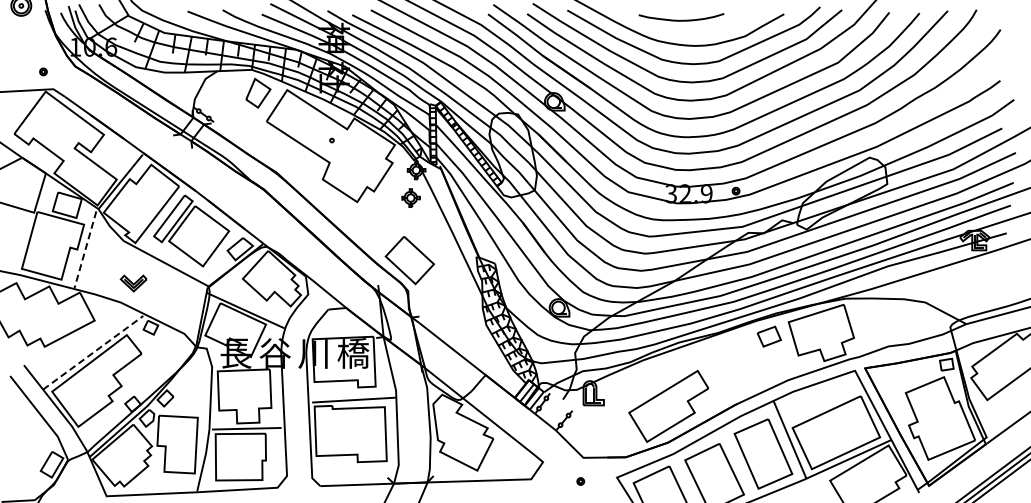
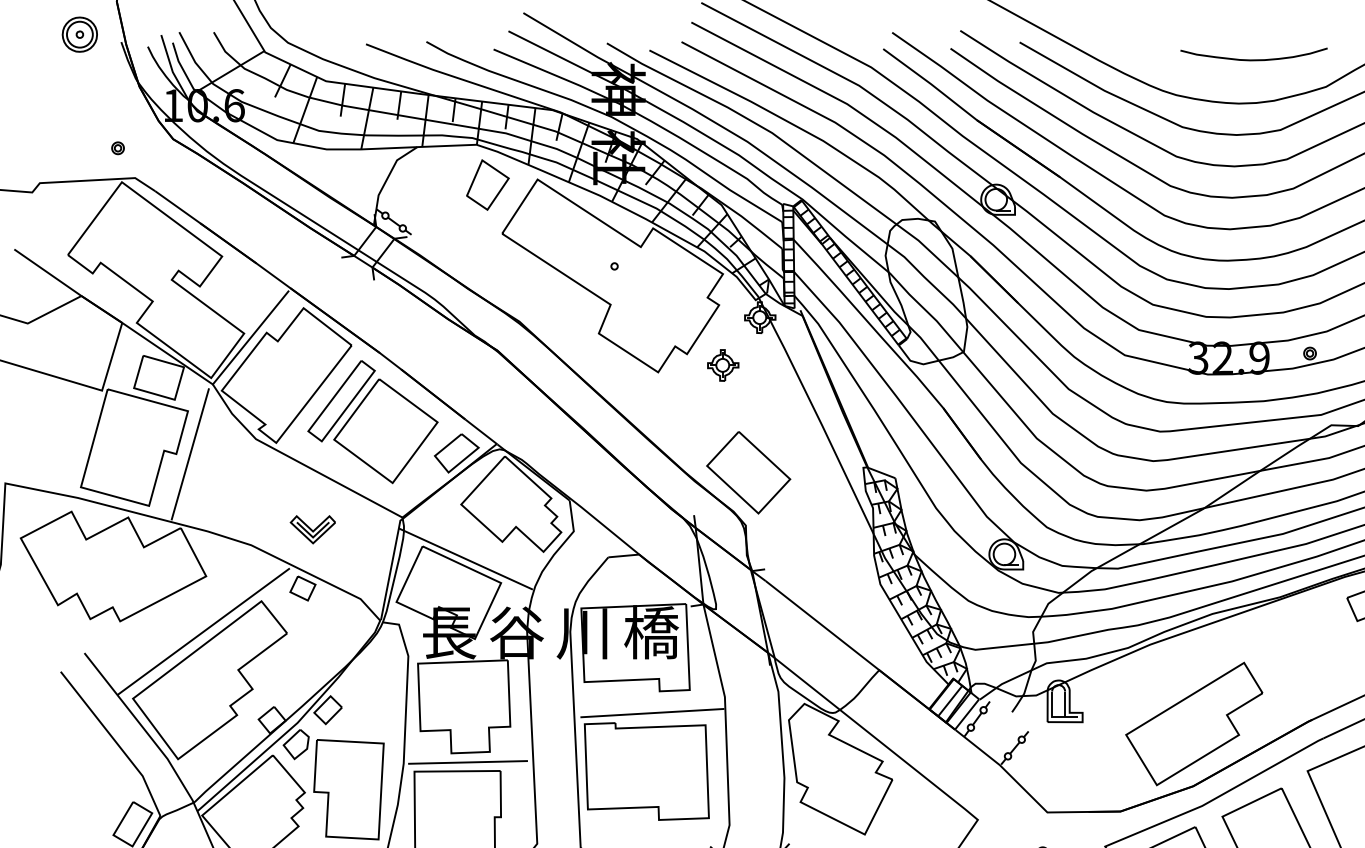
curve: (681, 19) -> (1254, 58), moved
part: (410, 197) -> (722, 364), moved
line: (85, 249) -> (190, 453), dashed -> solid
part: (133, 283) -> (312, 529), moved
line: (93, 352) -> (204, 631), dashed -> solid

